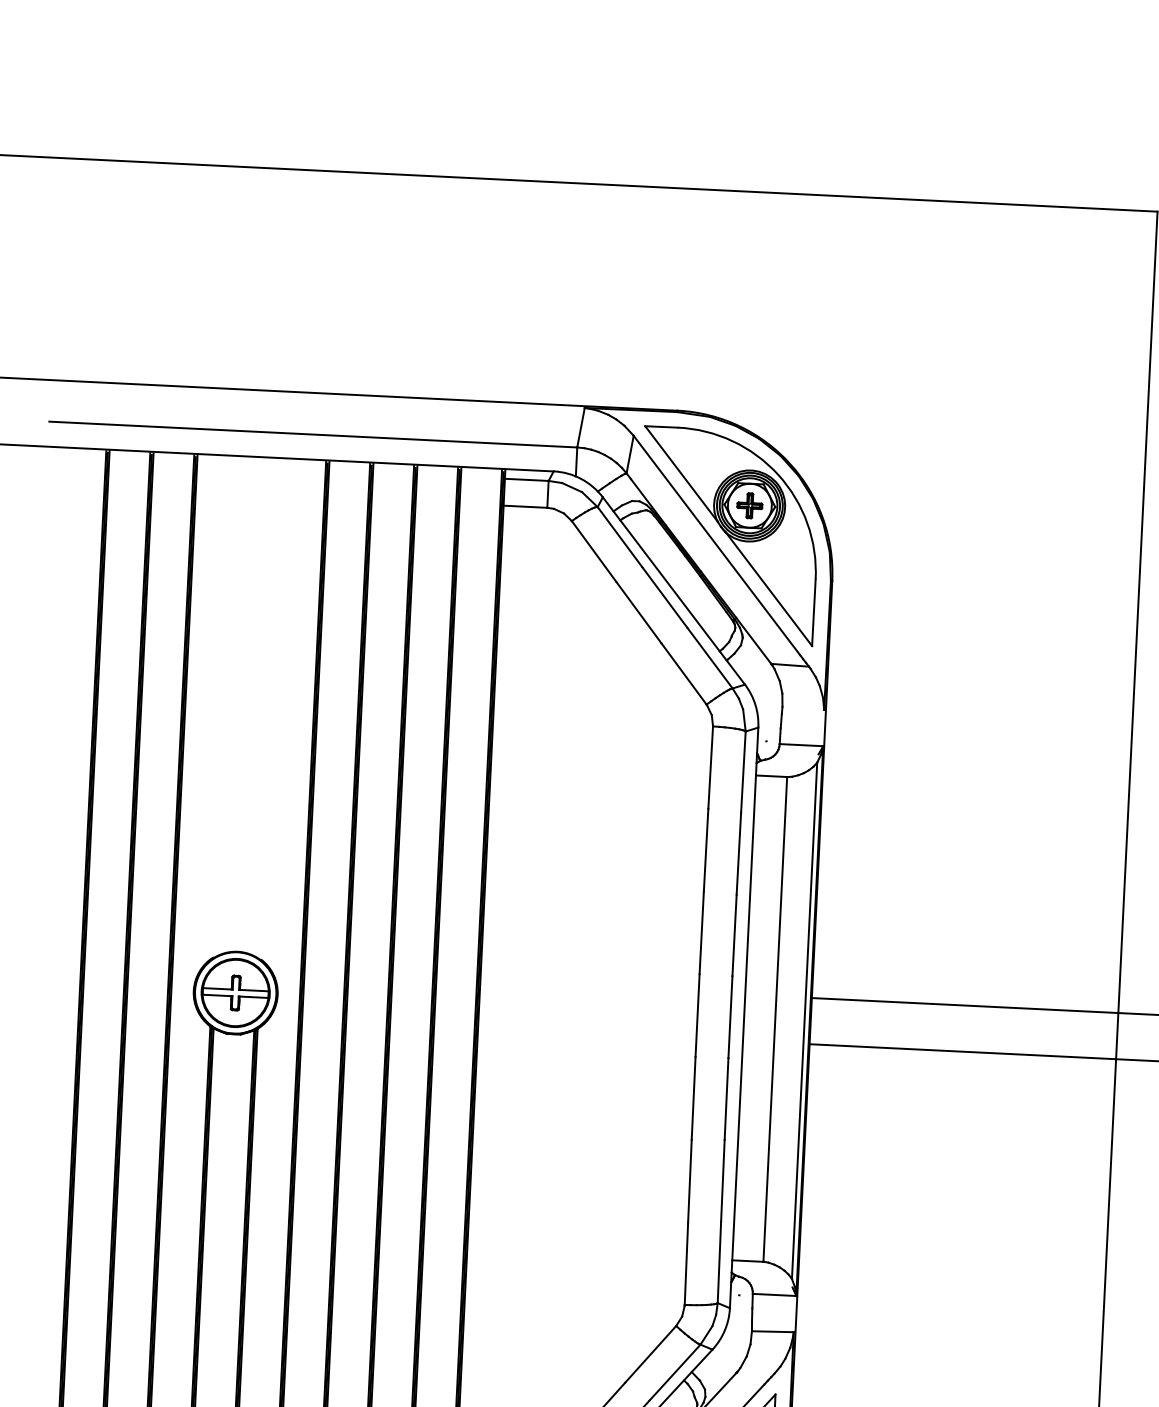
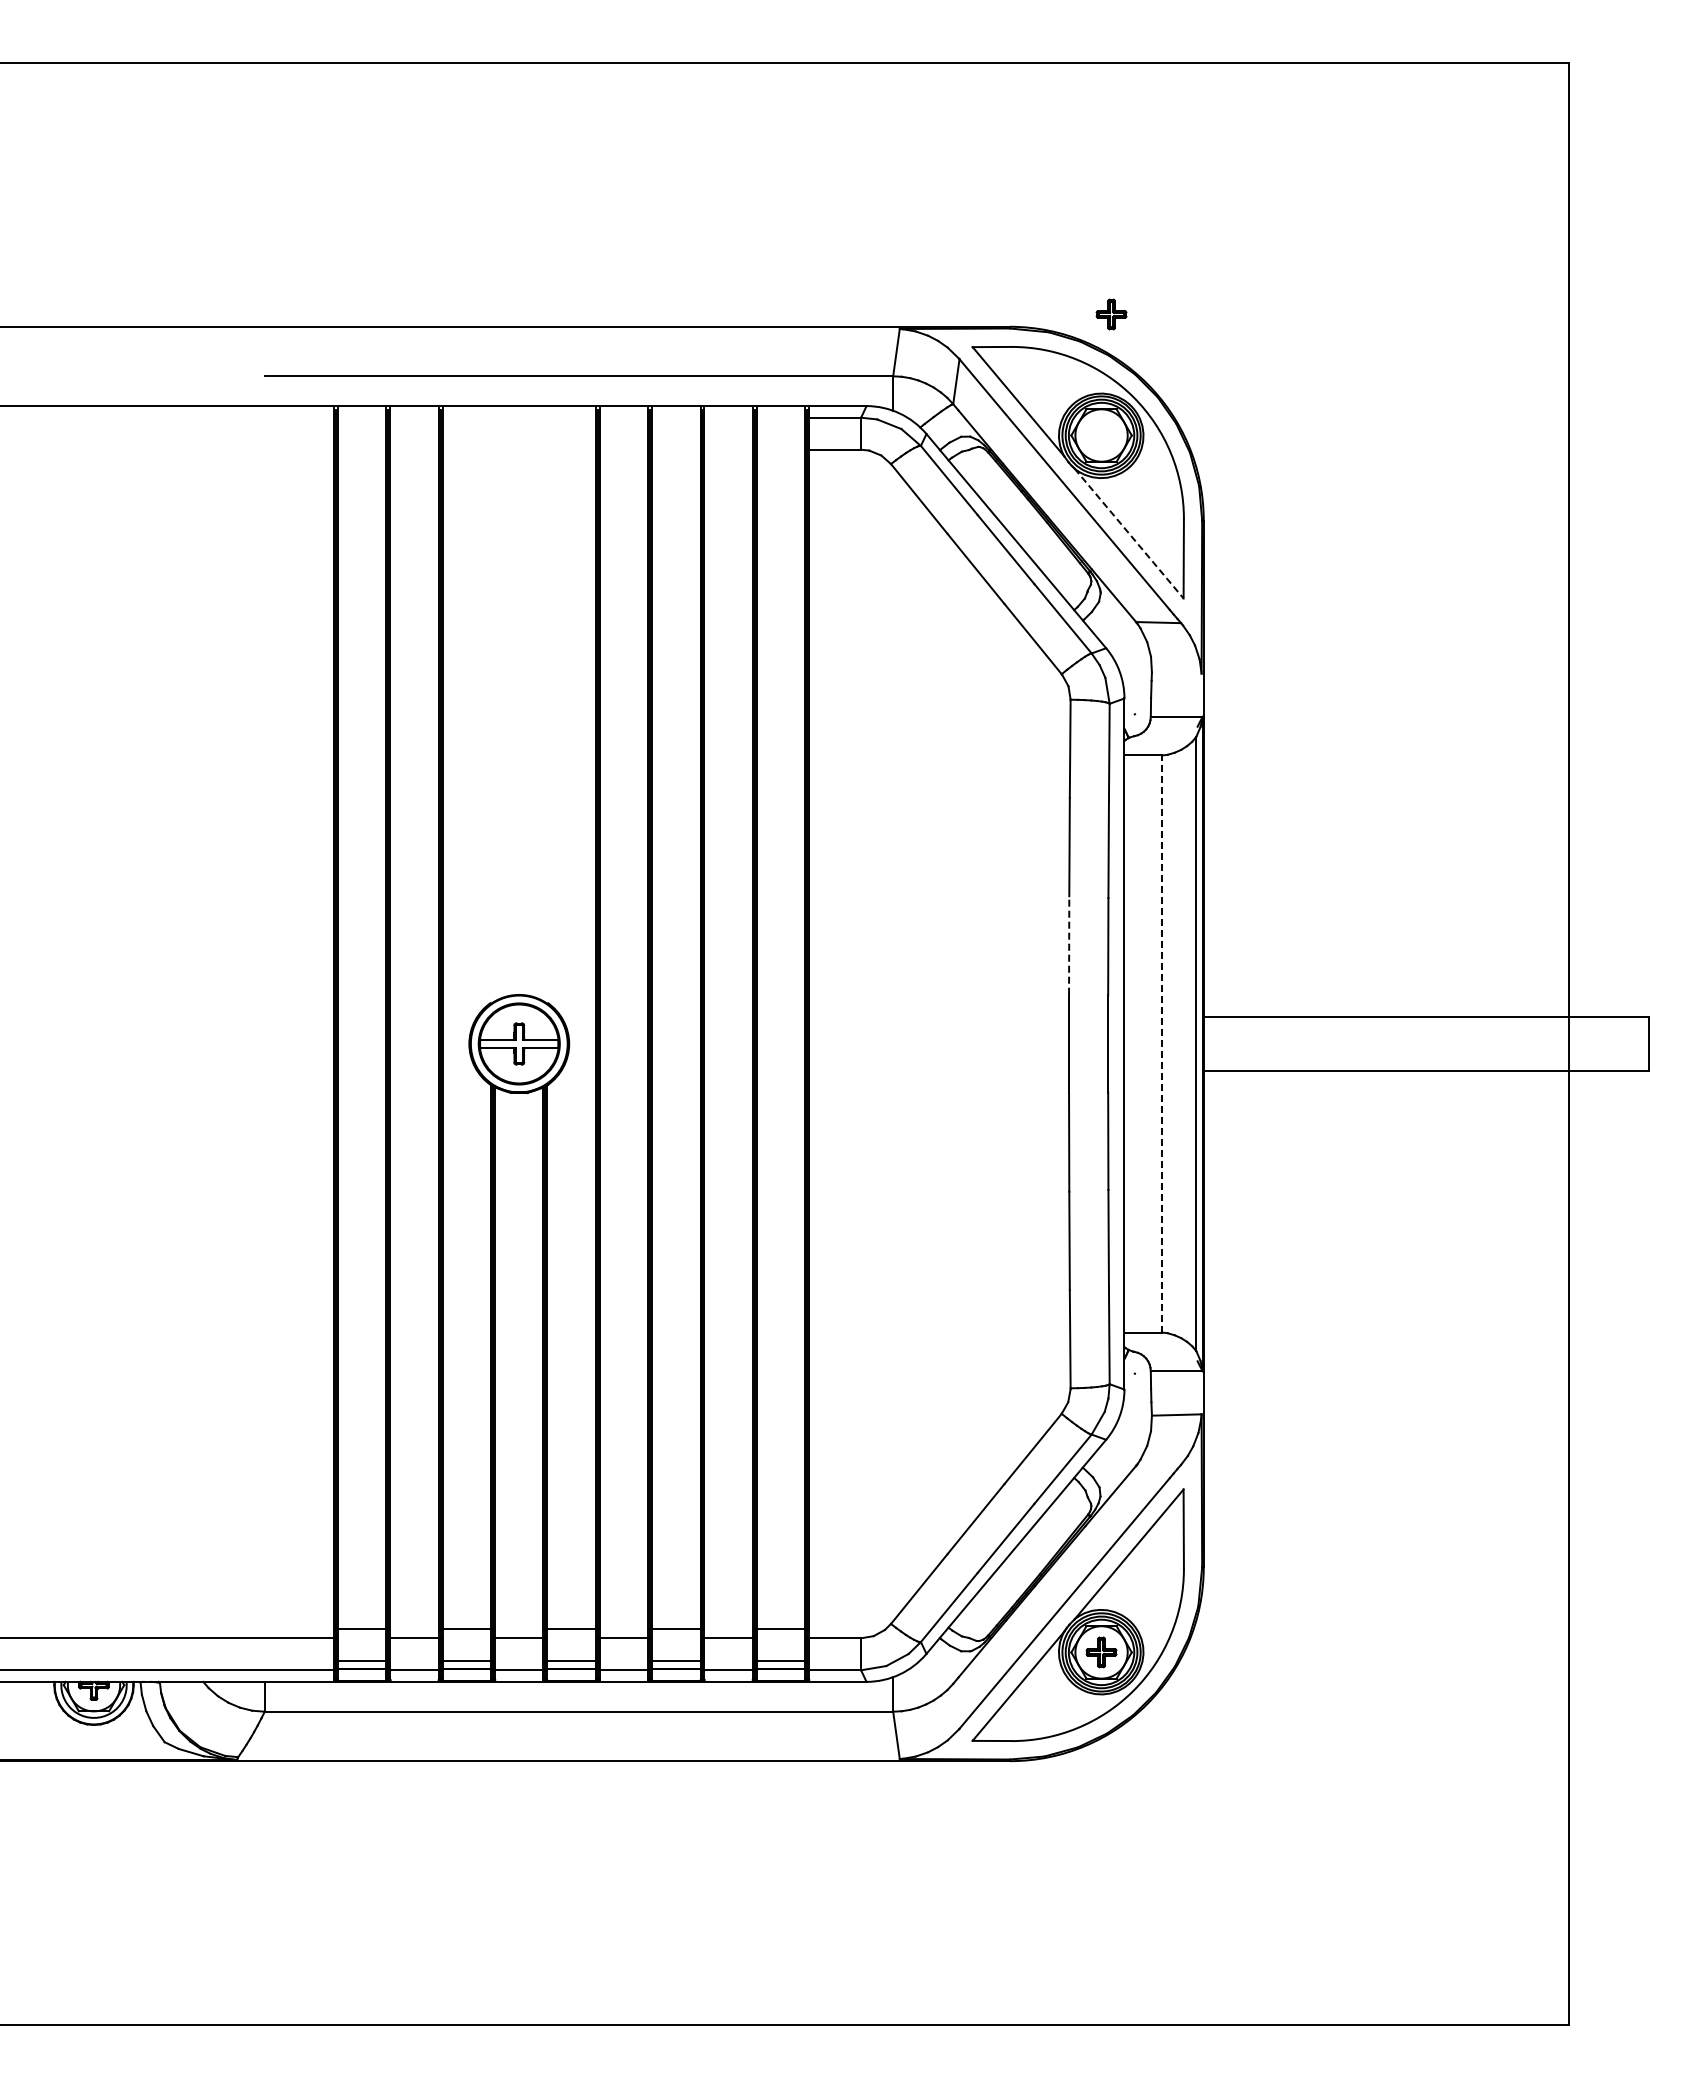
part: (749, 505) -> (1111, 314), moved
line: (769, 589) -> (1129, 533), solid -> dashed
line: (702, 932) -> (1069, 944), solid -> dashed
line: (775, 1019) -> (1161, 1044), solid -> dashed

